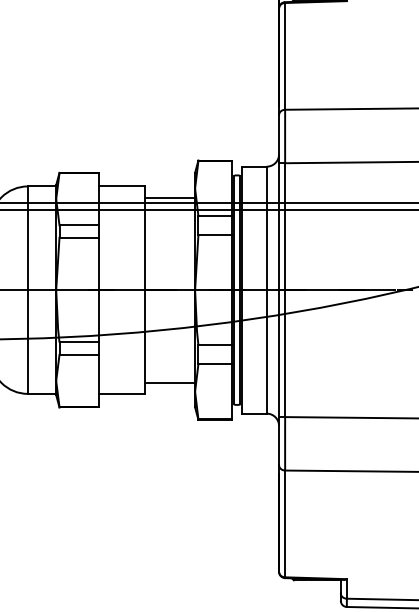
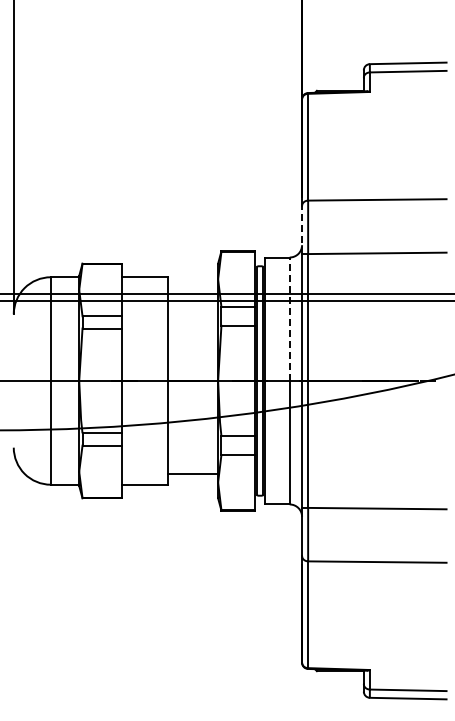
line: (279, 138) -> (302, 229), solid -> dashed
line: (170, 197) -> (193, 288), removed
line: (266, 228) -> (289, 319), solid -> dashed

